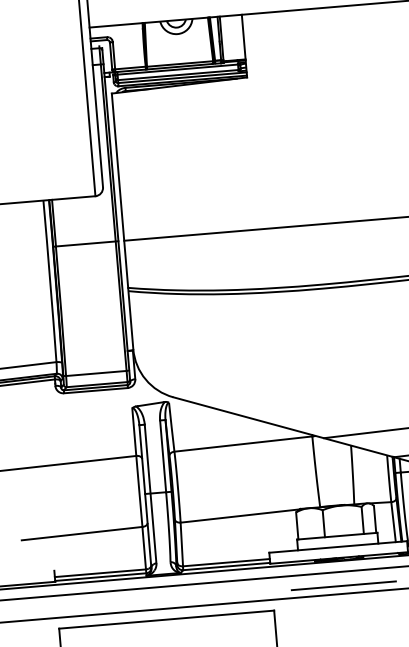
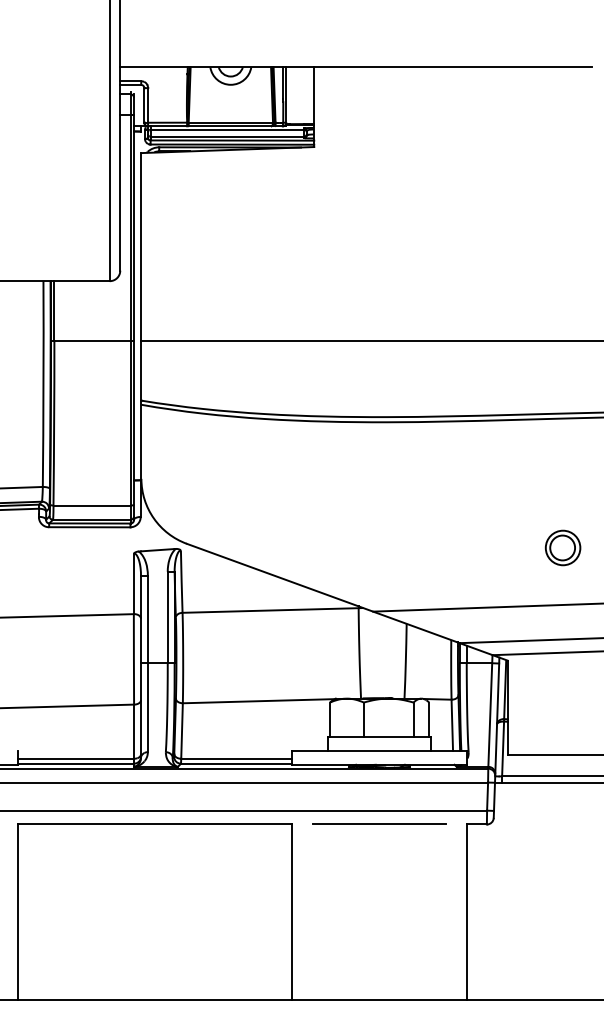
line: (343, 585) -> (379, 823), moved

